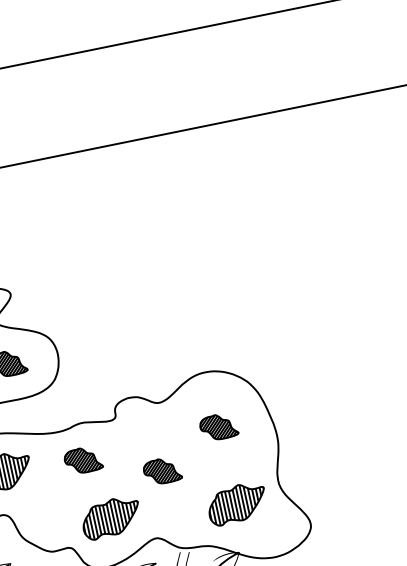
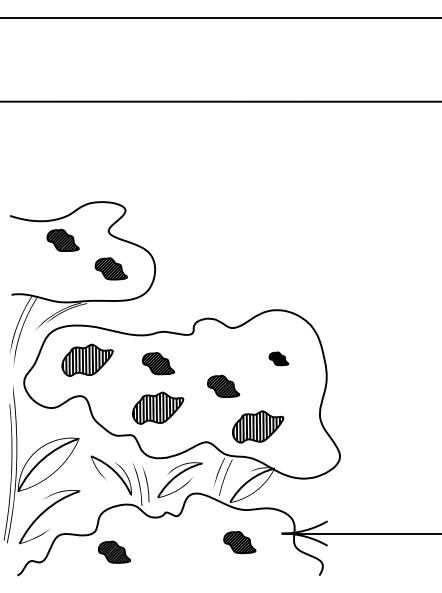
part: (218, 426) -> (278, 358), size x0.6
part: (237, 503) -> (258, 426), moved
part: (111, 517) -> (158, 407), moved

